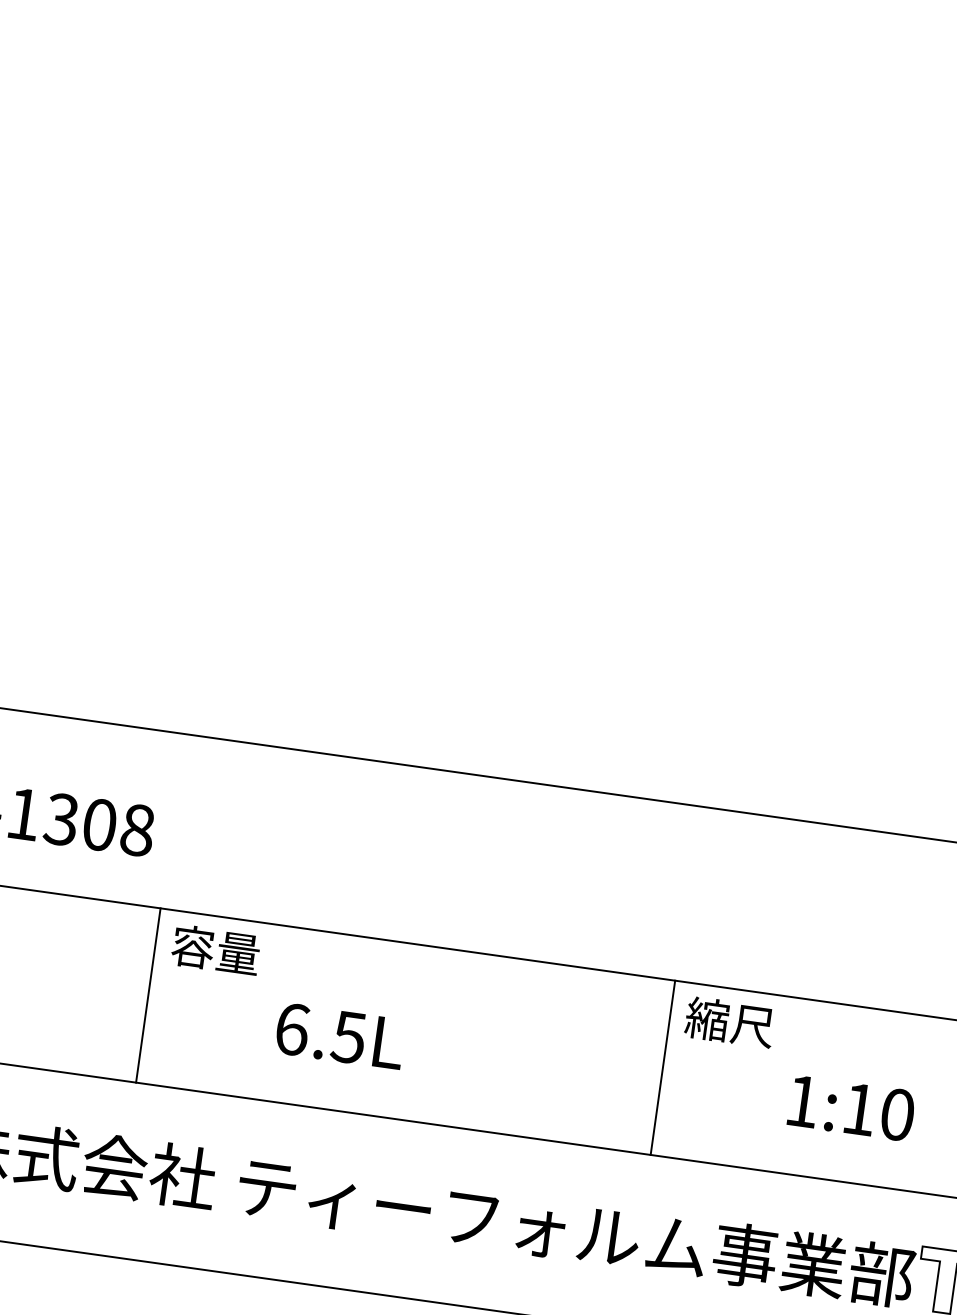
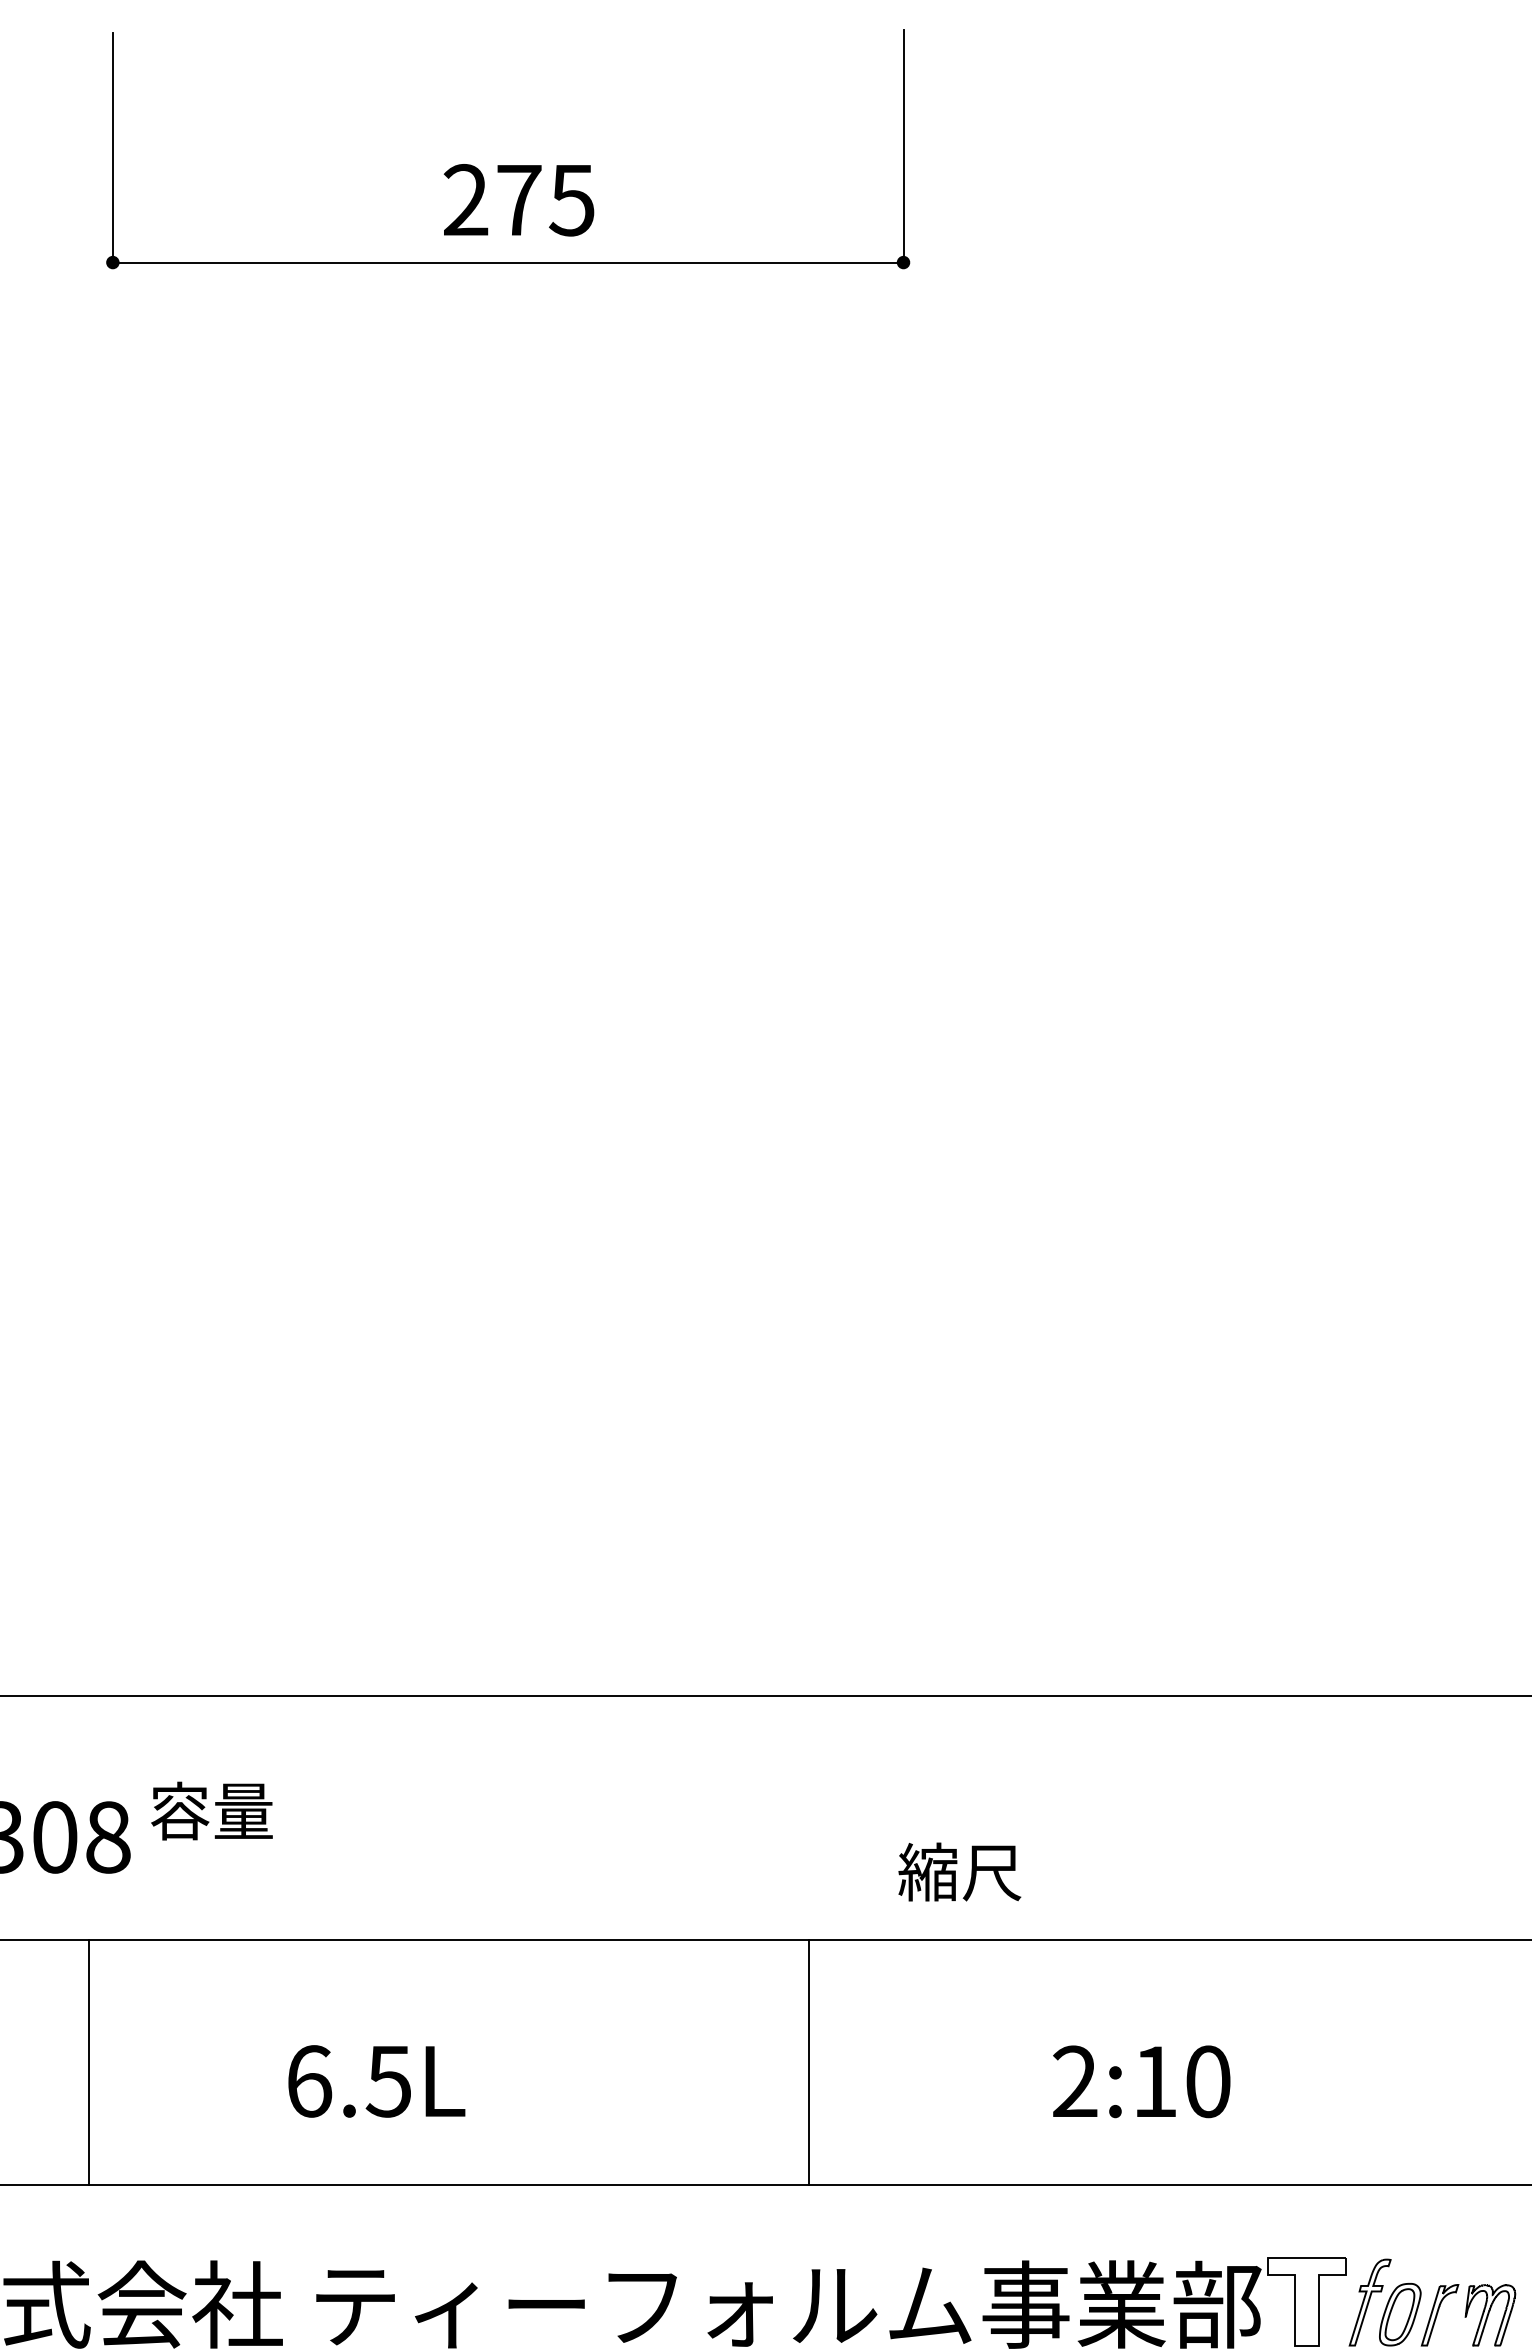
text: (215, 949) -> (211, 1810), moved
line: (148, 995) -> (88, 2062), moved
text: (729, 1021) -> (959, 1871), moved
text: (340, 1036) -> (376, 2081), moved
line: (662, 1067) -> (809, 2062), moved
text: (803, 1100) -> (1075, 2080), 1:10 -> 2:10

